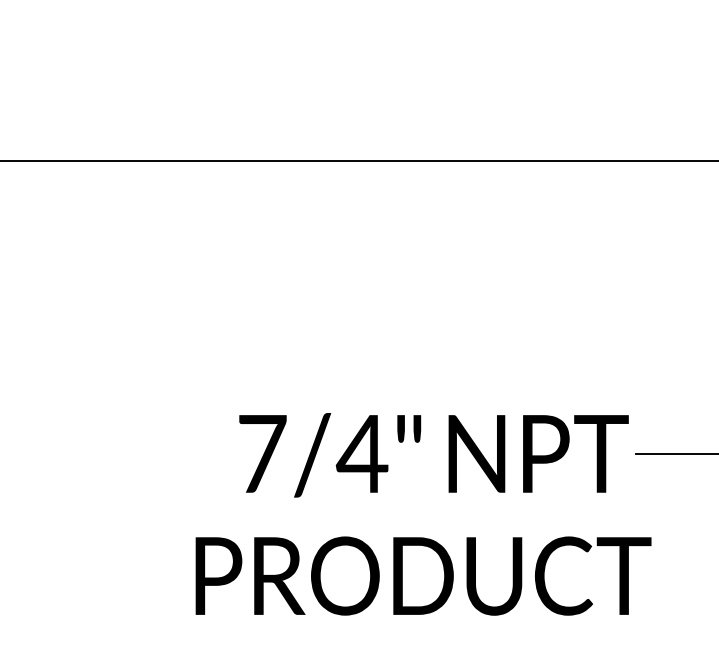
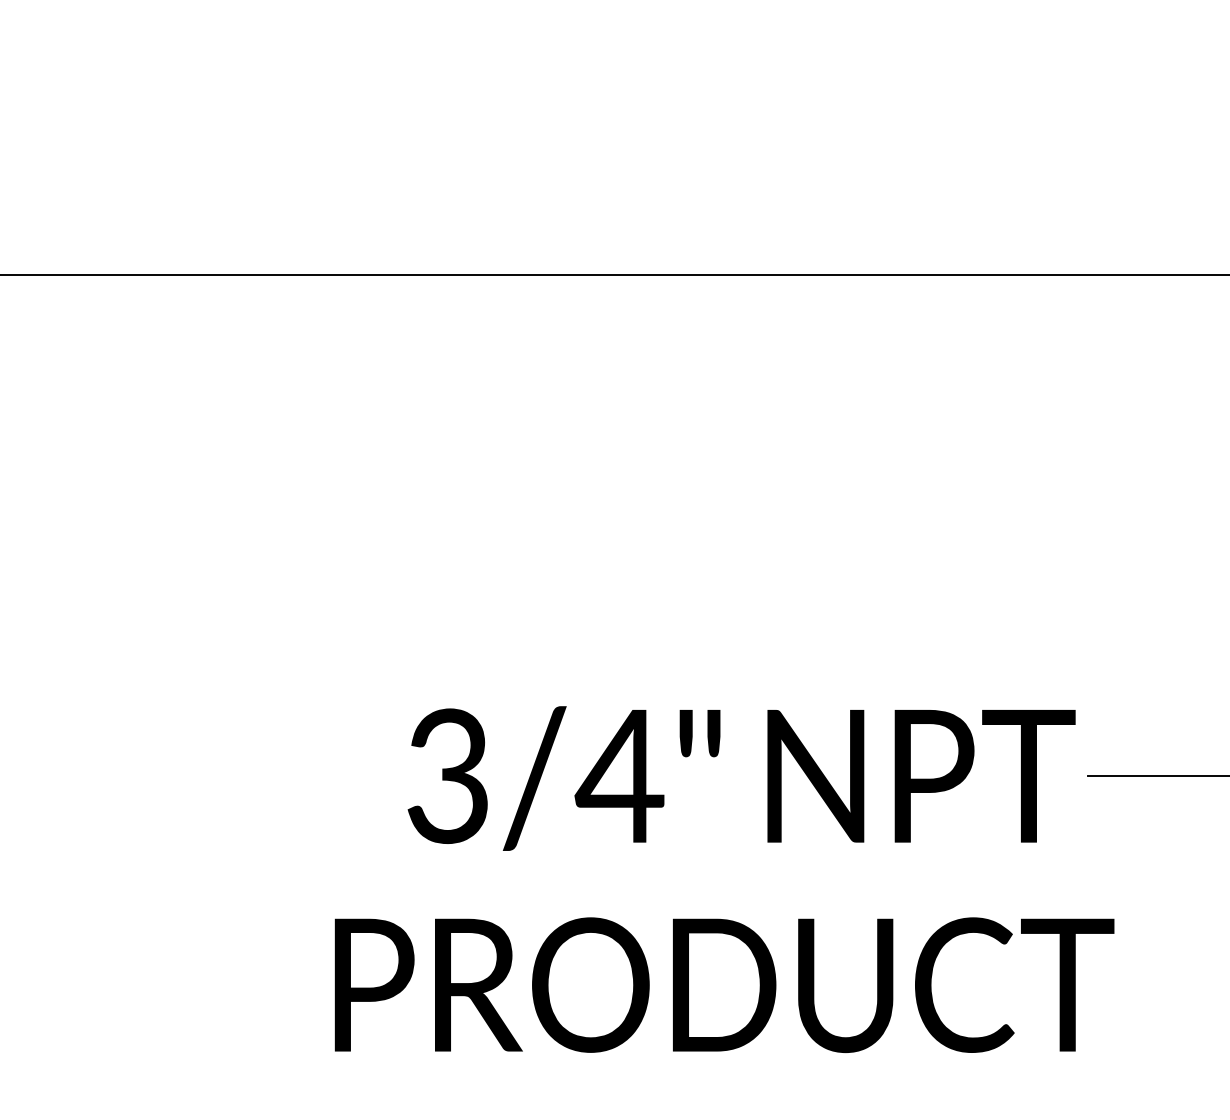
text: (262, 453) -> (449, 775), 7/4" -> 3/4"

